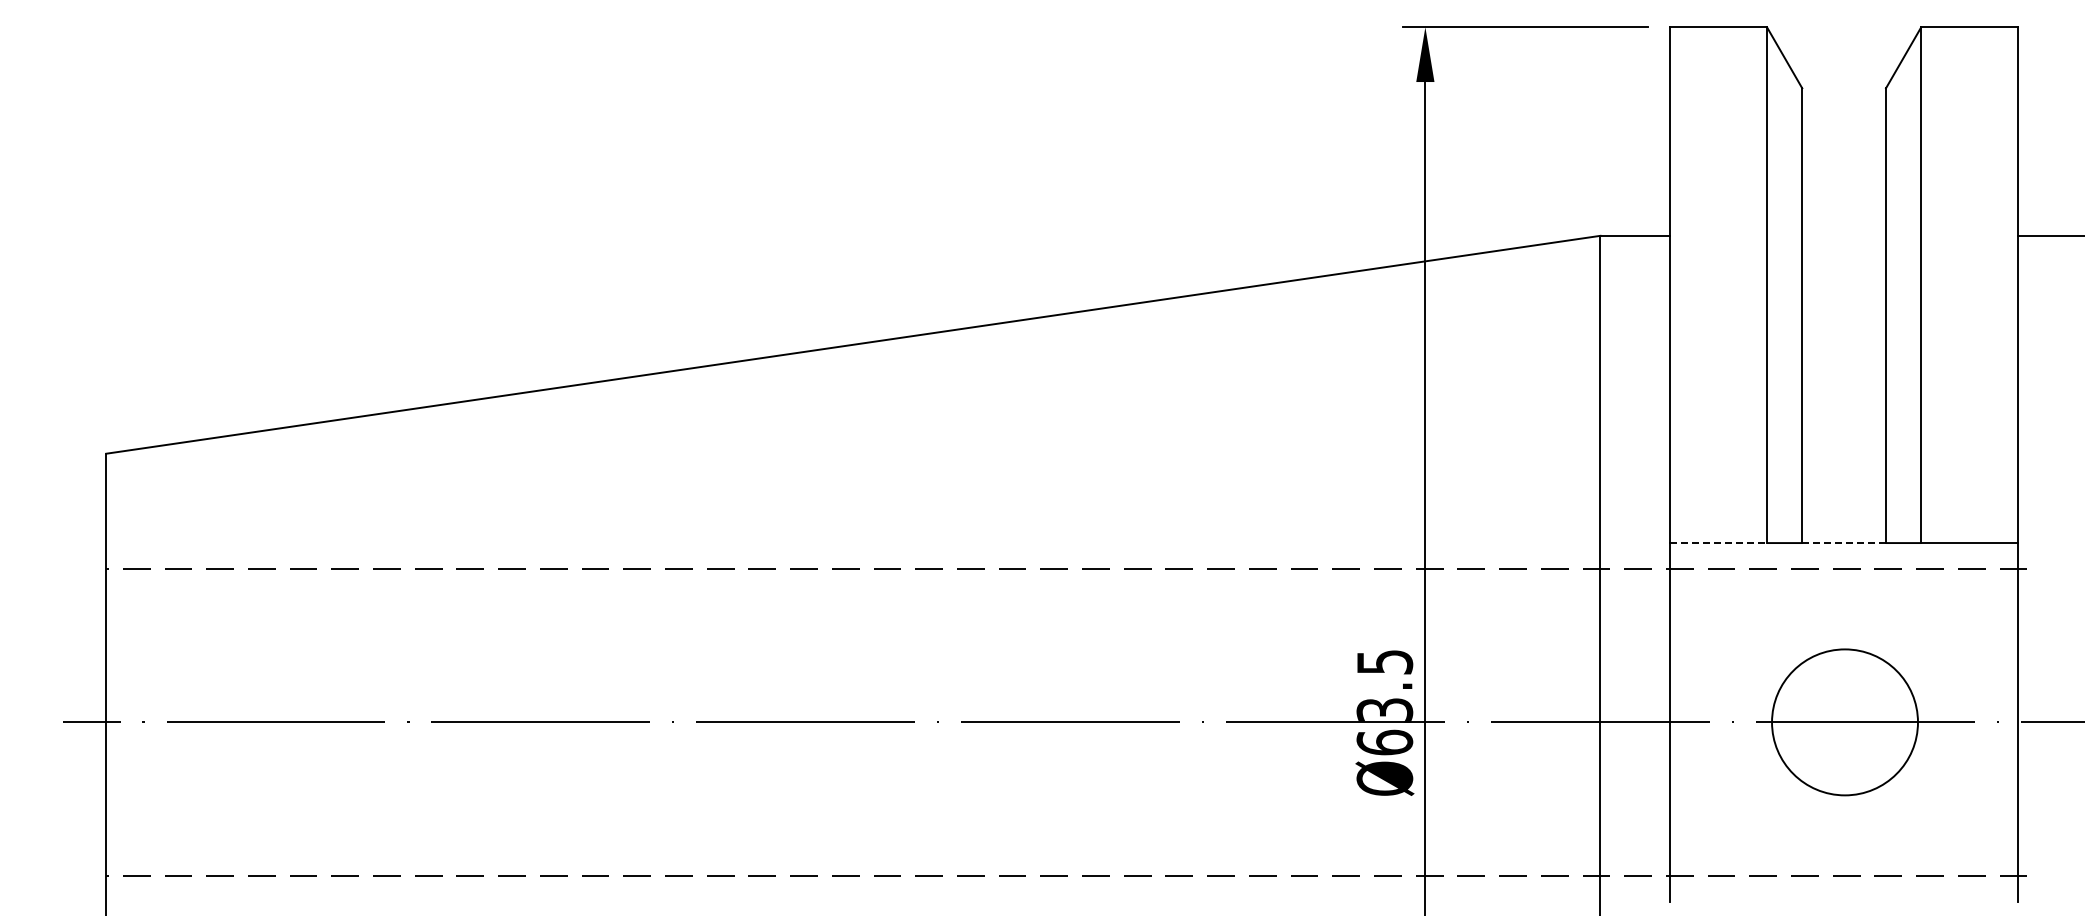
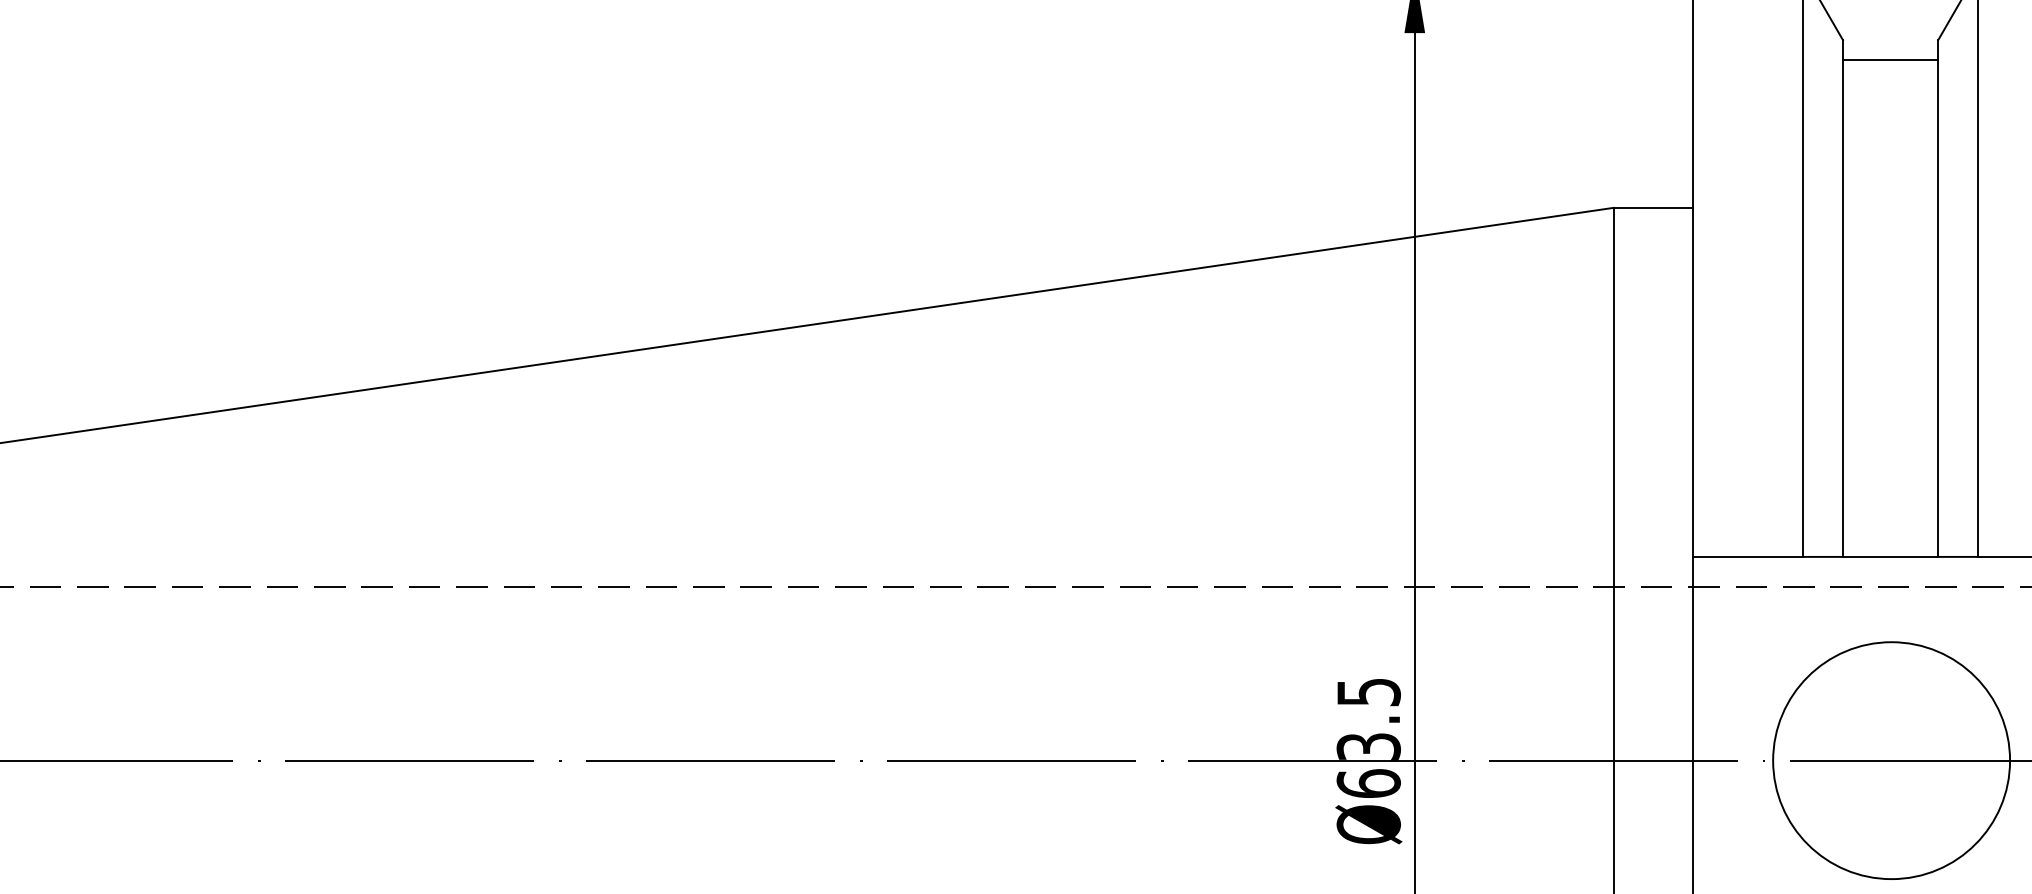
line: (1843, 105) -> (1889, 59), added
line: (1718, 543) -> (1747, 557), dashed -> solid
line: (1844, 543) -> (1891, 557), dashed -> solid
circle: (1844, 722) -> (1891, 760), size x1.43

